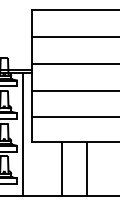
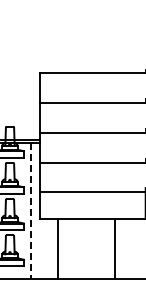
line: (22, 134) -> (30, 211), solid -> dashed
line: (61, 169) -> (57, 249), moved
line: (86, 169) -> (115, 249), moved

